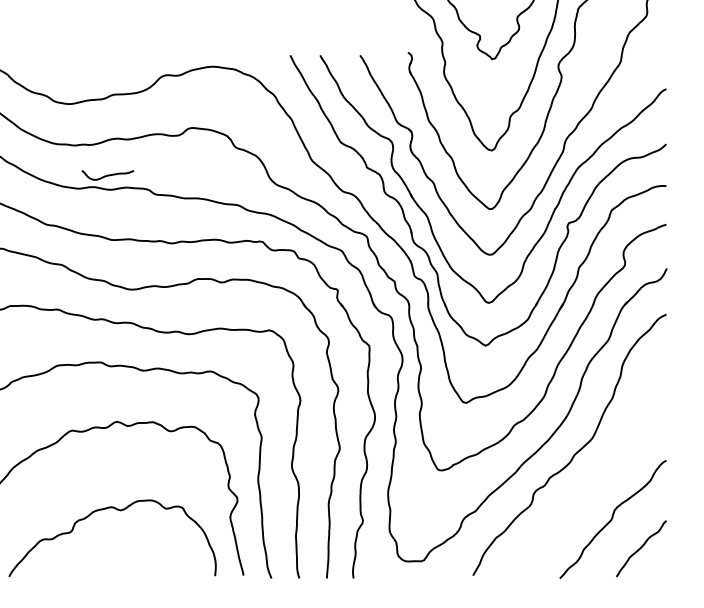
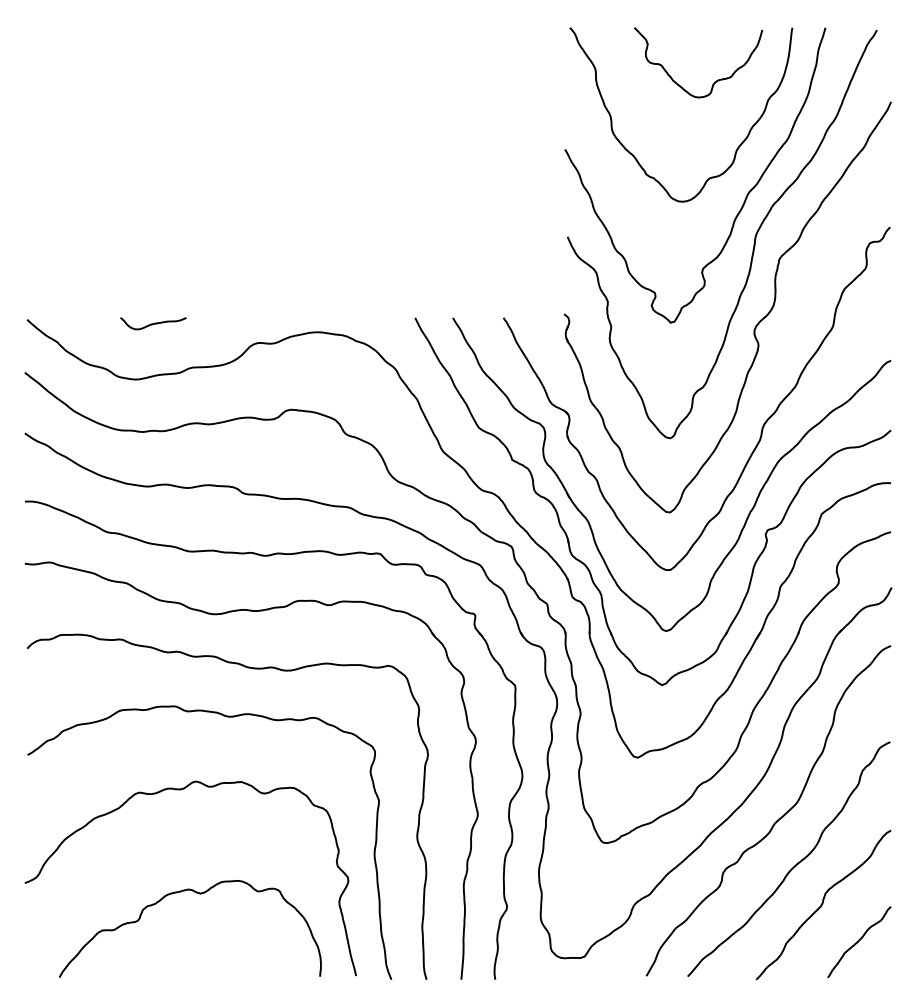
curve: (107, 175) -> (153, 323), moved
curve: (590, 487) -> (795, 864), added

